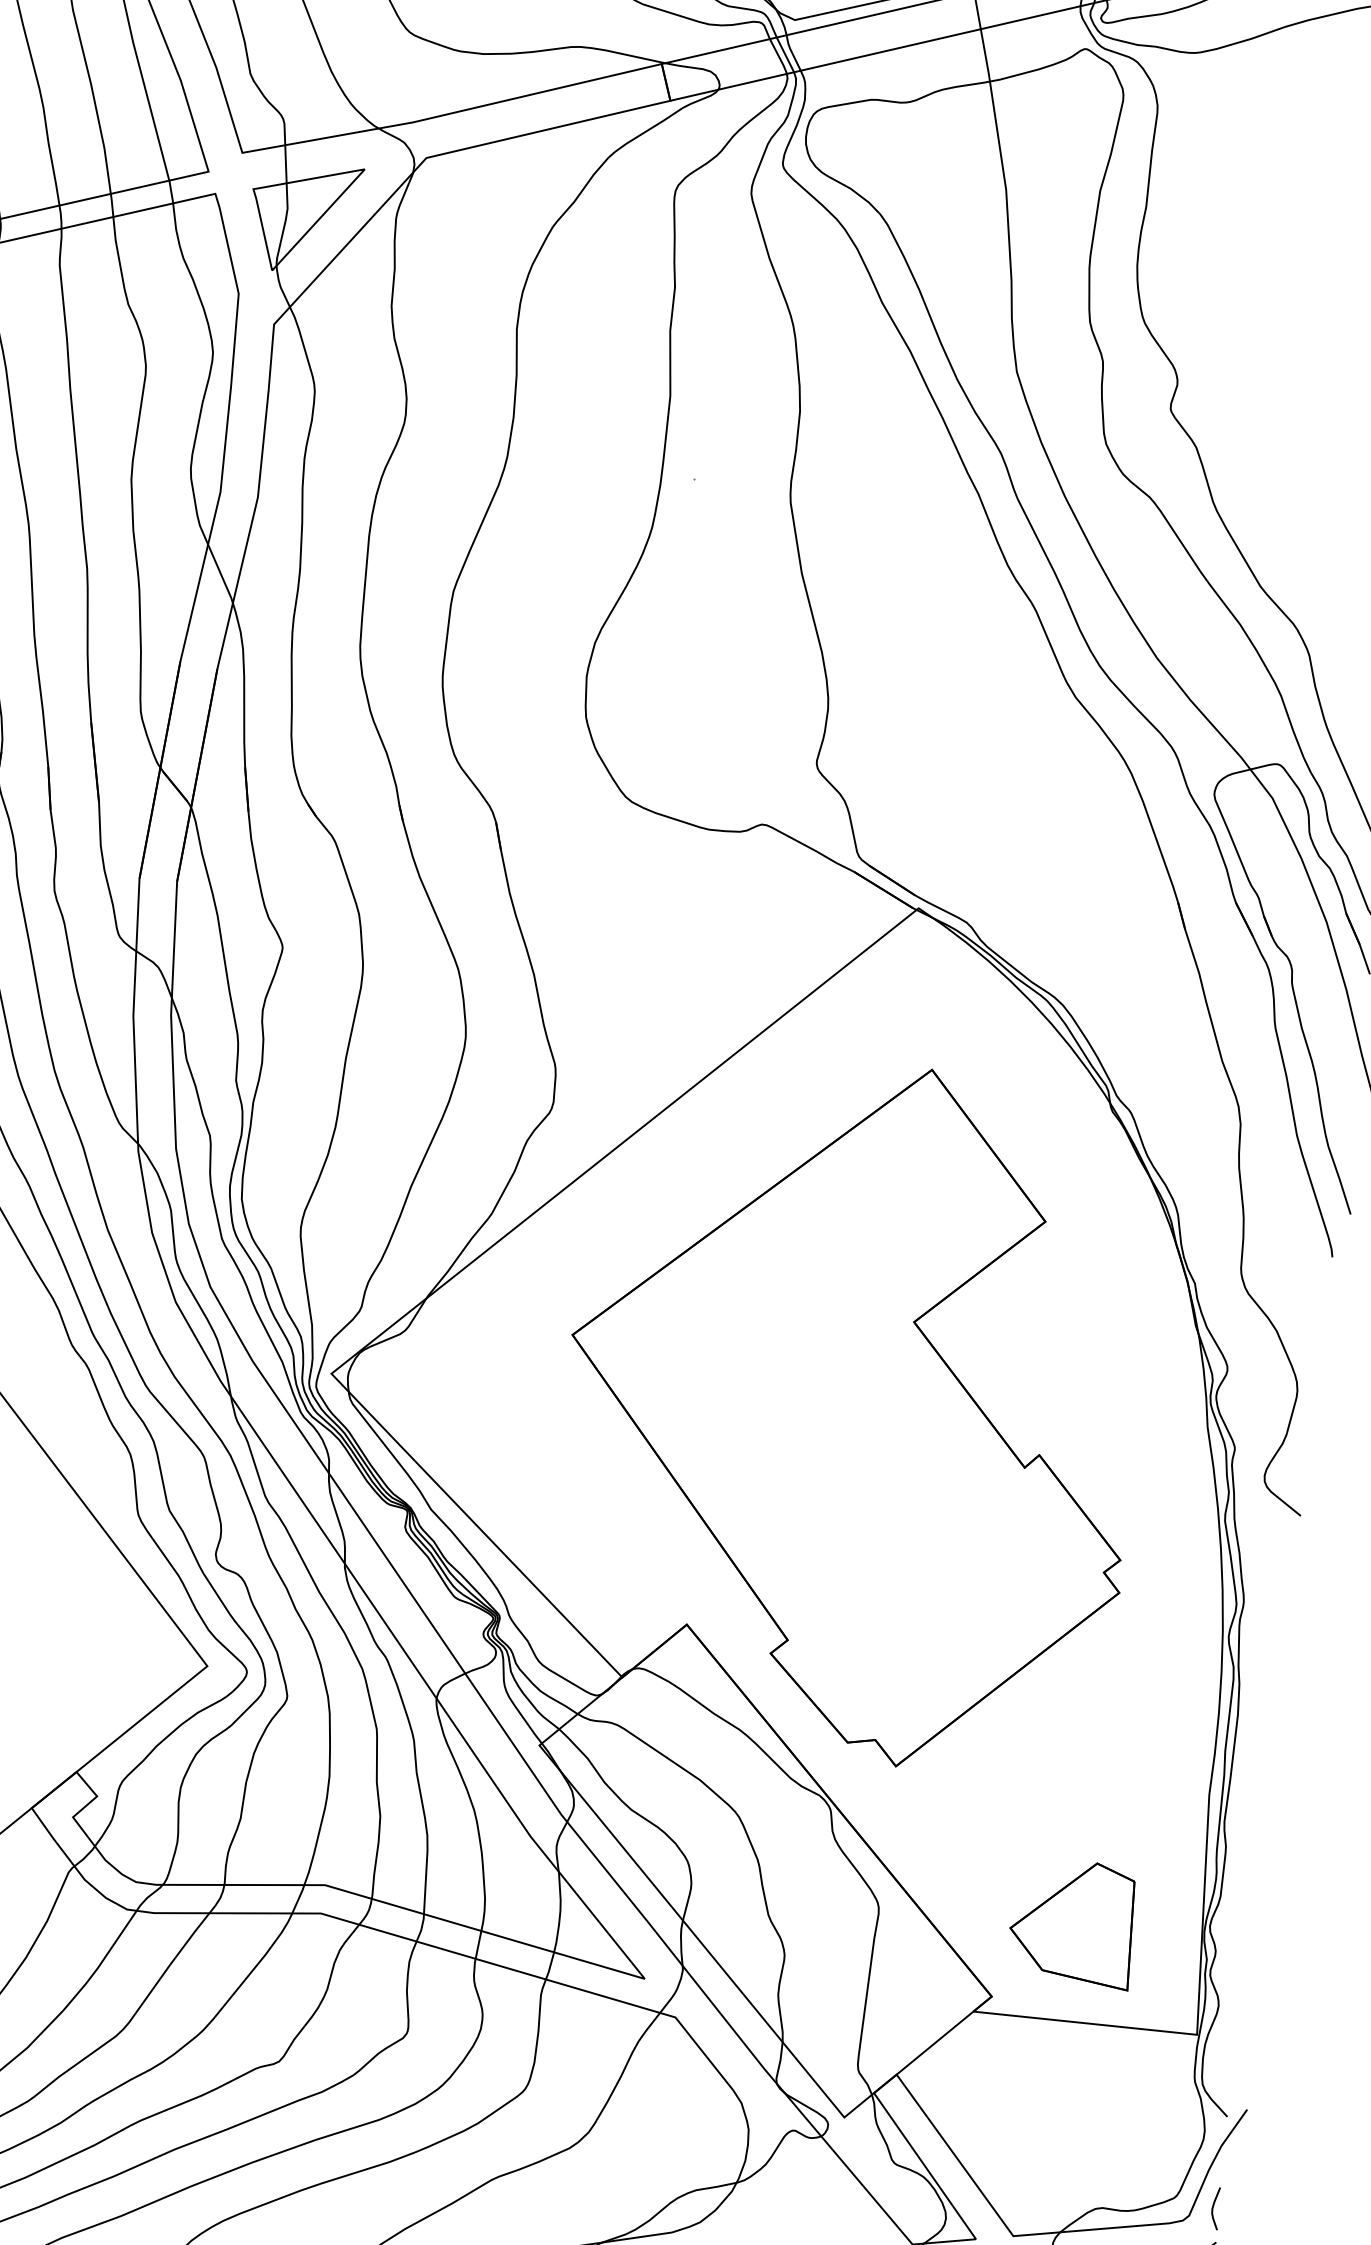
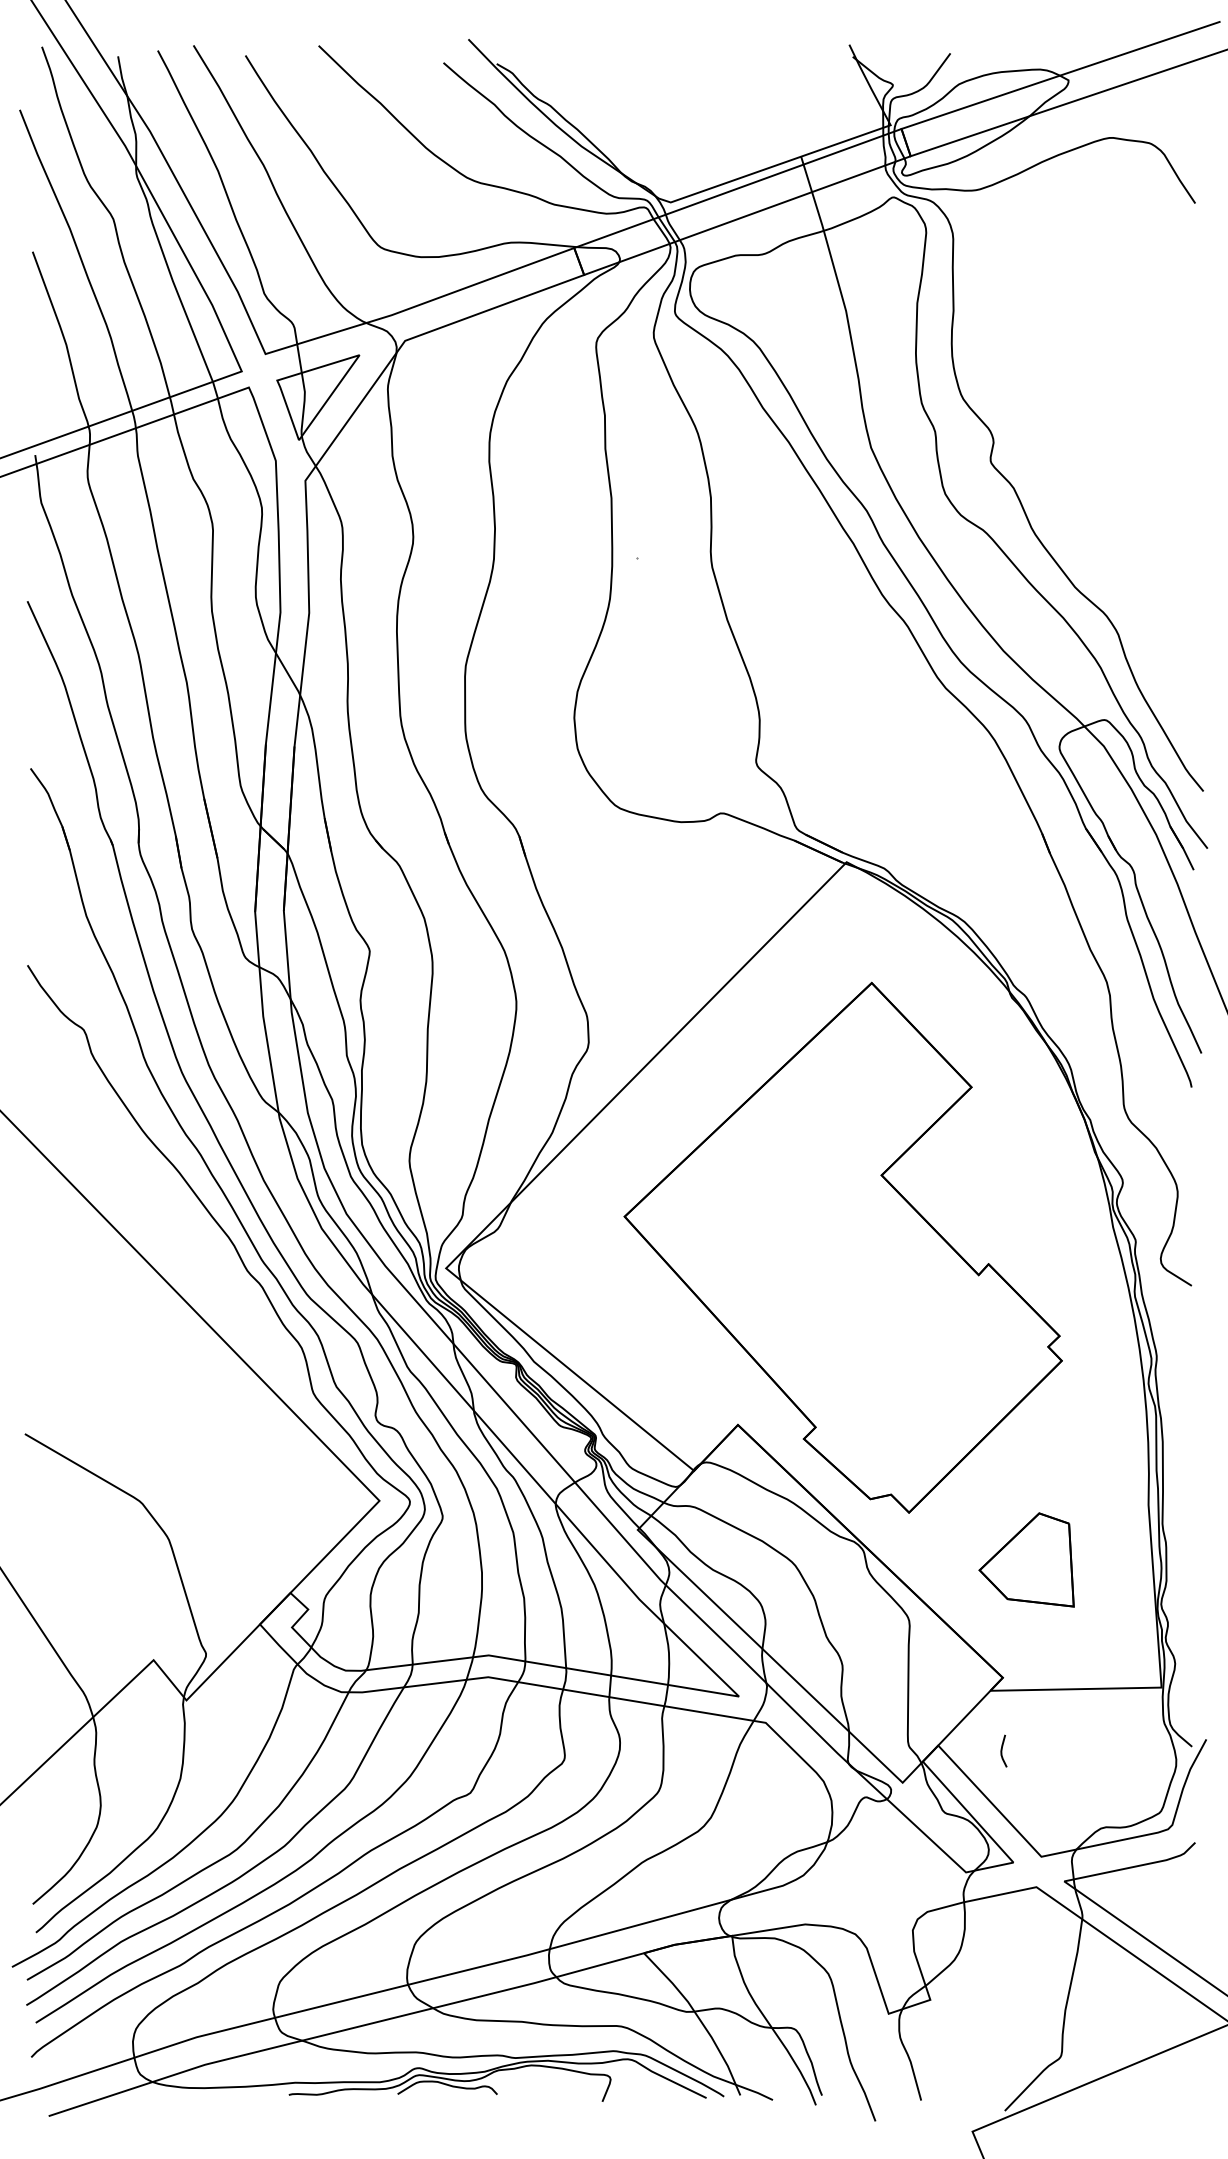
part: (1073, 1921) -> (1026, 1559), moved
curve: (1214, 2207) -> (1002, 1750), moved

